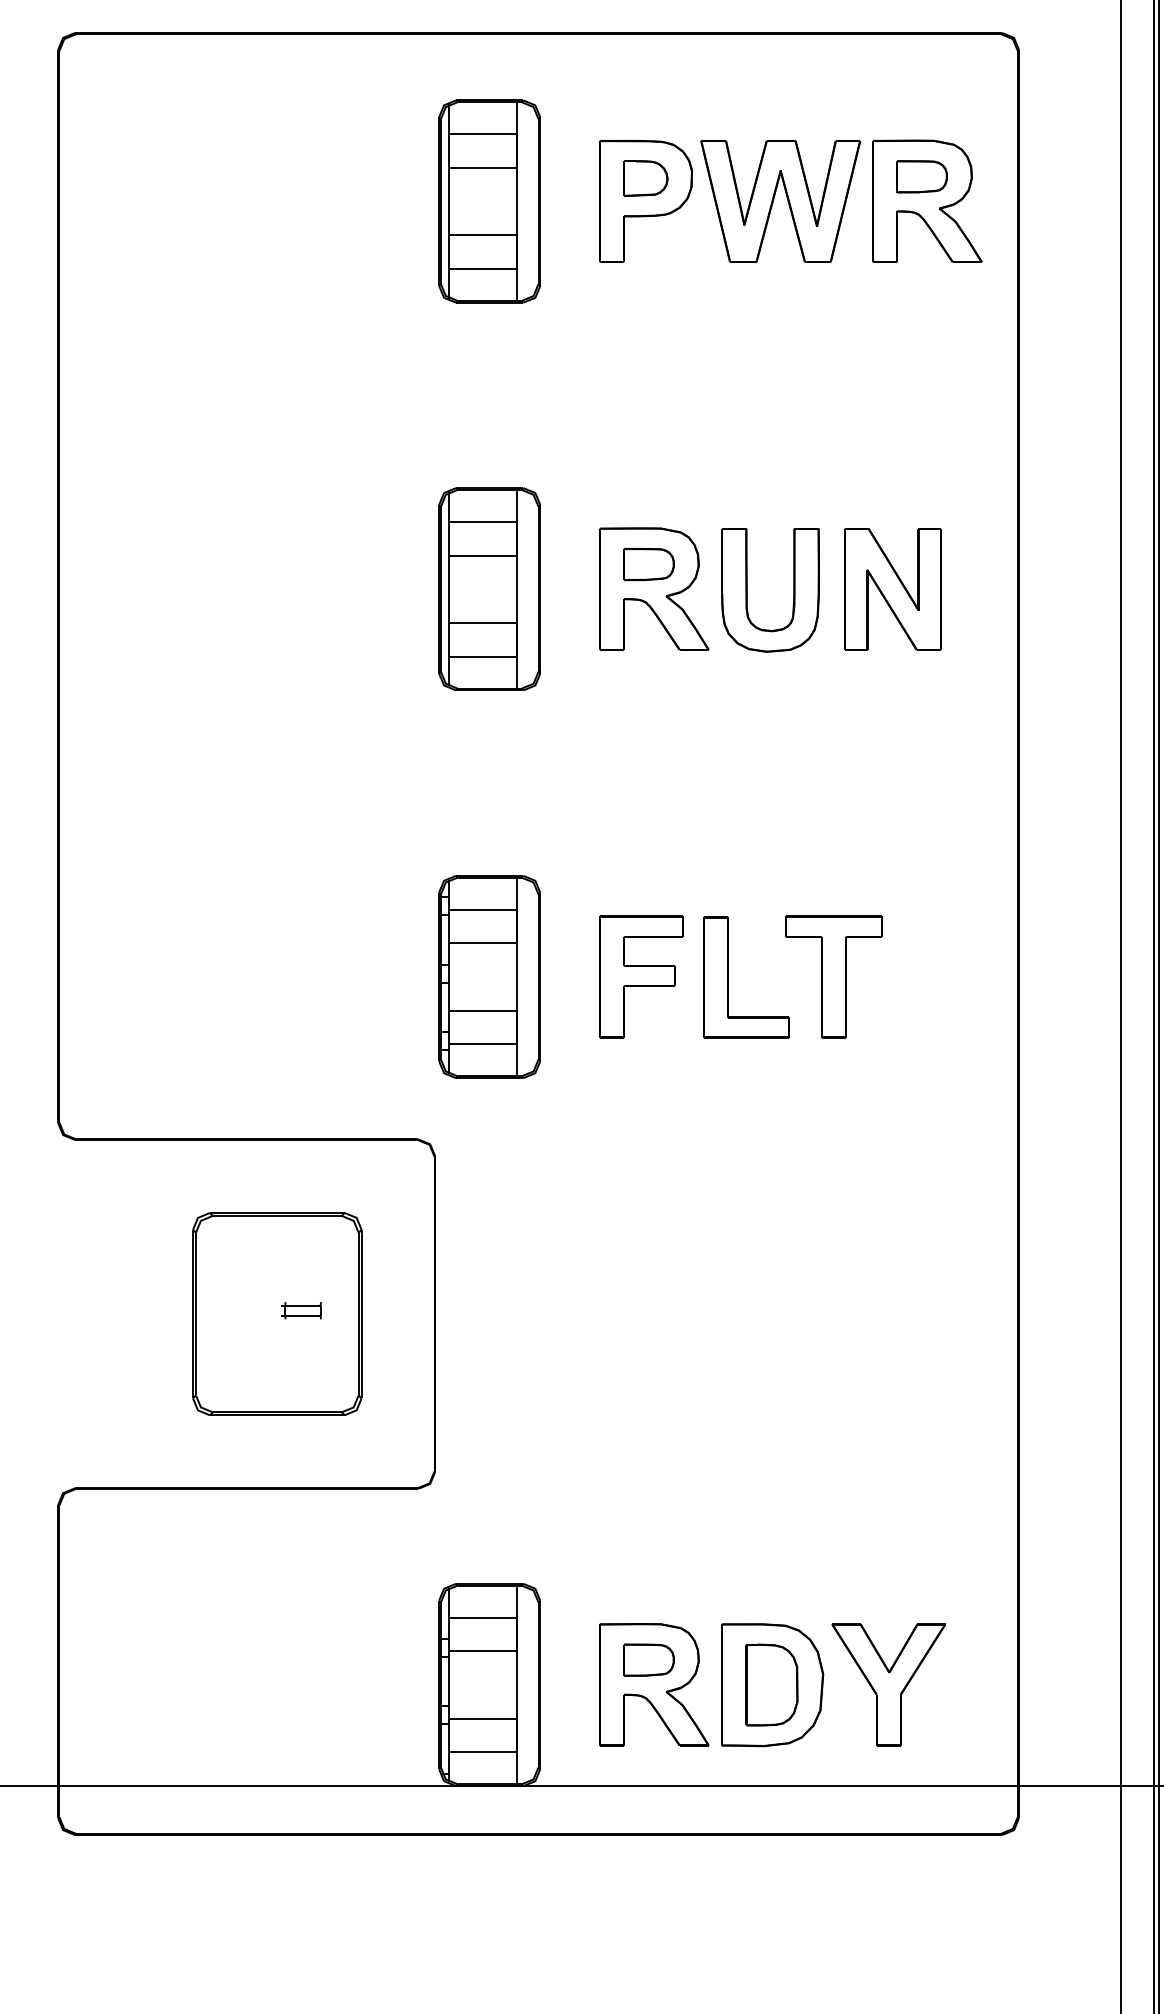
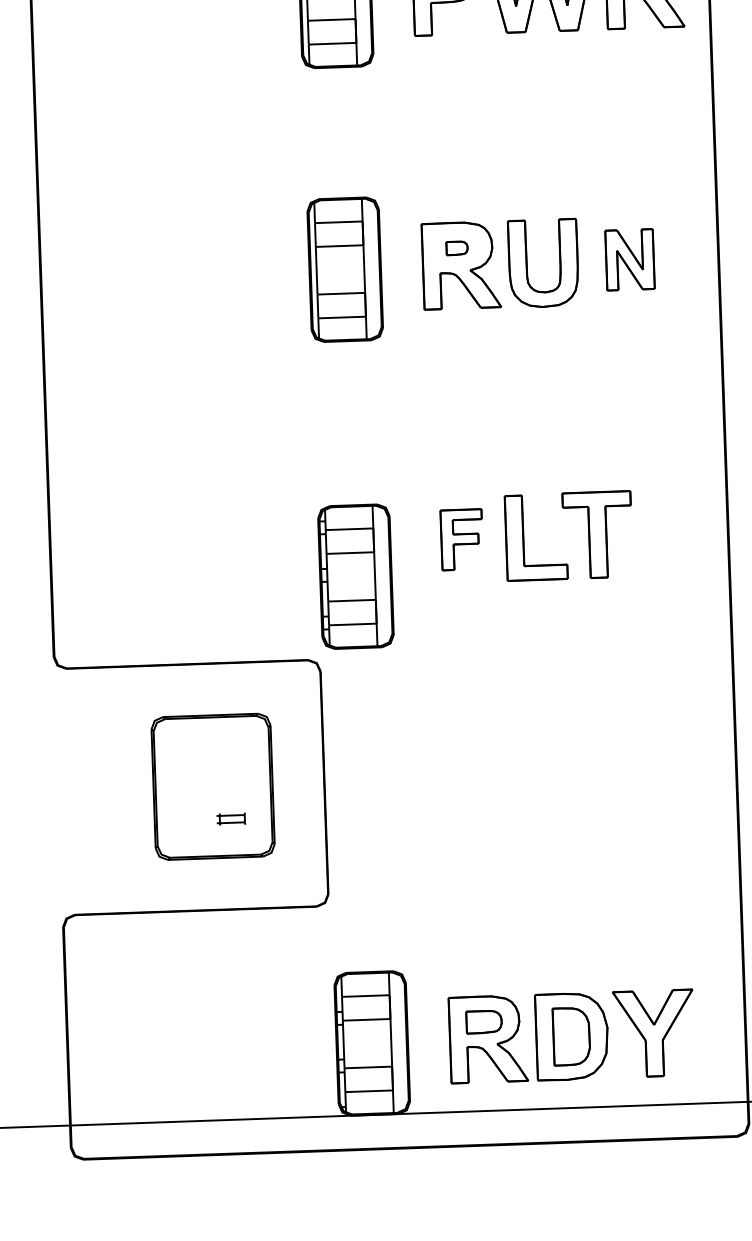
part: (648, 564) -> (456, 248), size x0.6
part: (892, 589) -> (629, 259), size x0.7
part: (489, 976) -> (355, 576), moved
part: (641, 976) -> (461, 539), size x0.7
part: (301, 1310) -> (231, 818), moved

